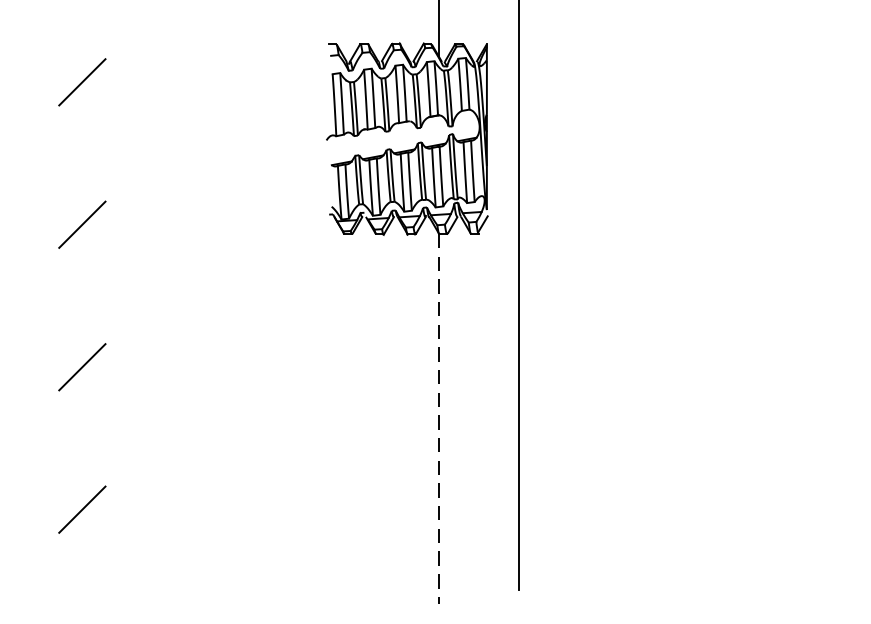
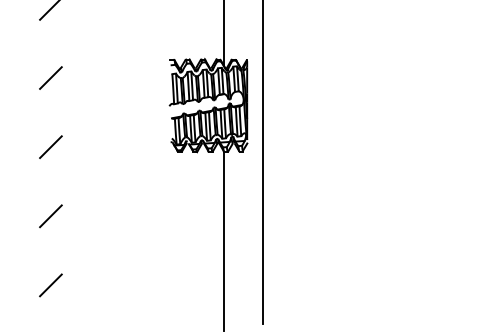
line: (440, 419) -> (224, 241), dashed -> solid

